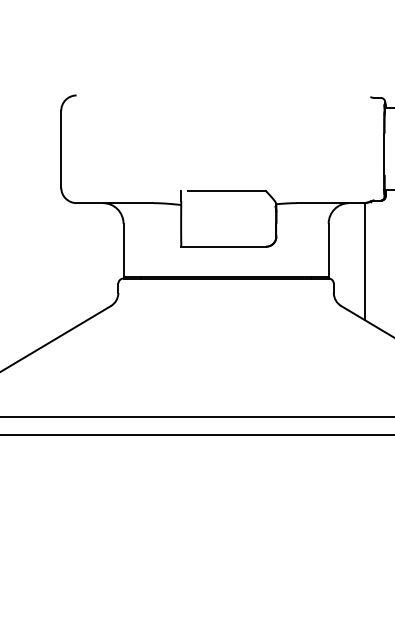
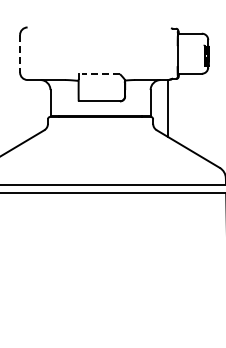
line: (62, 148) -> (20, 53), solid -> dashed
line: (227, 191) -> (101, 74), solid -> dashed

